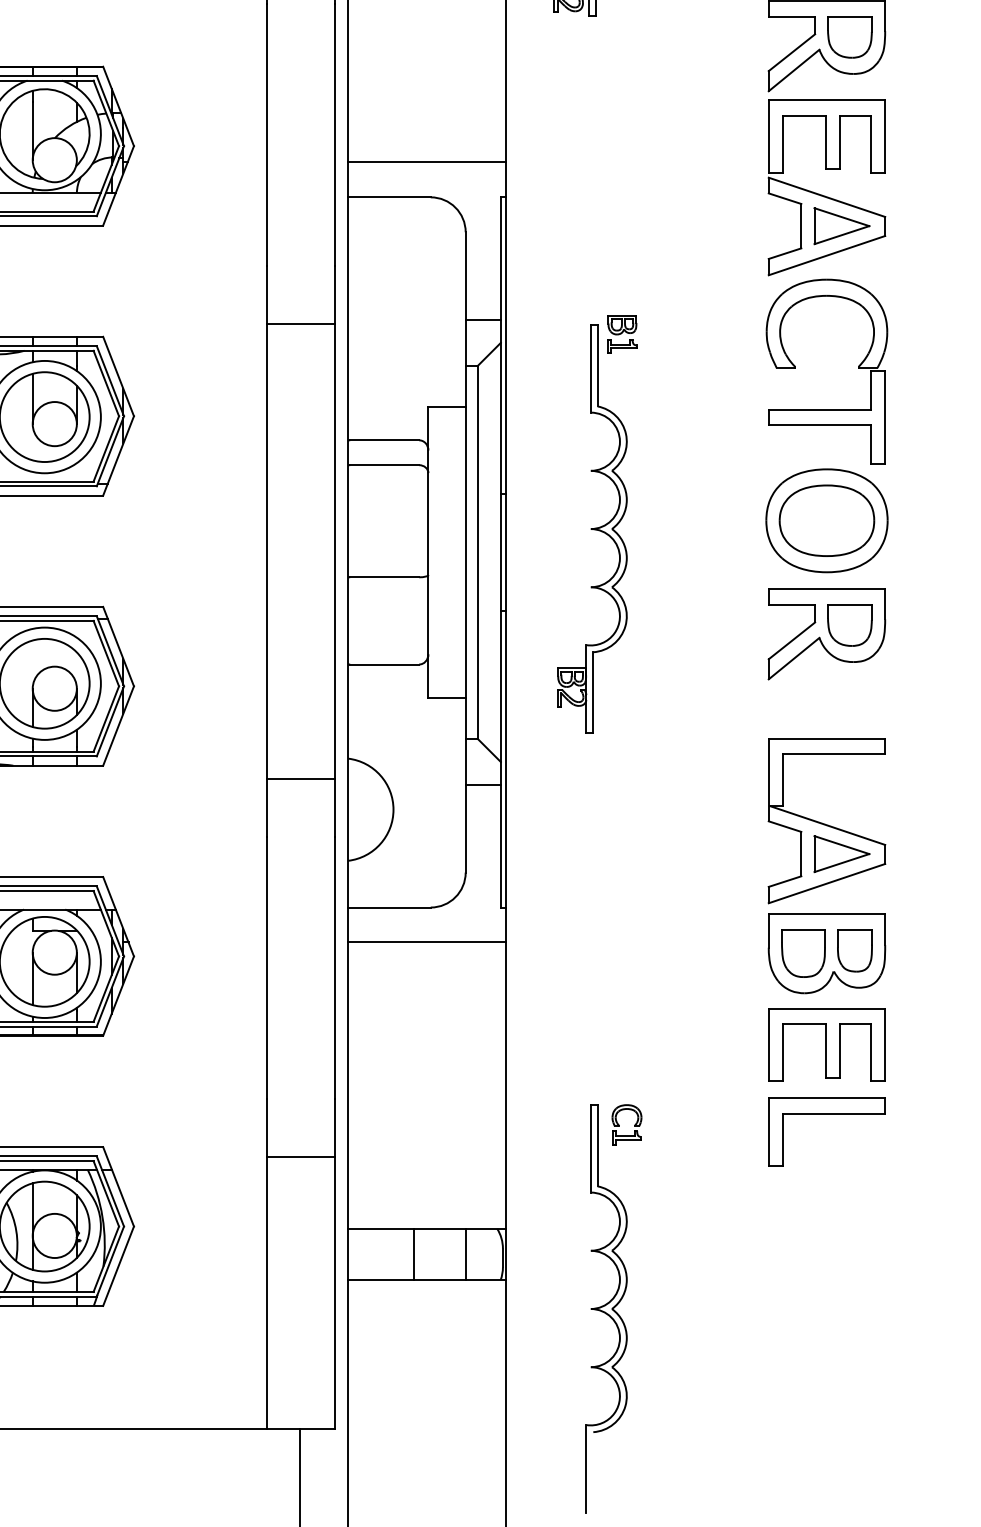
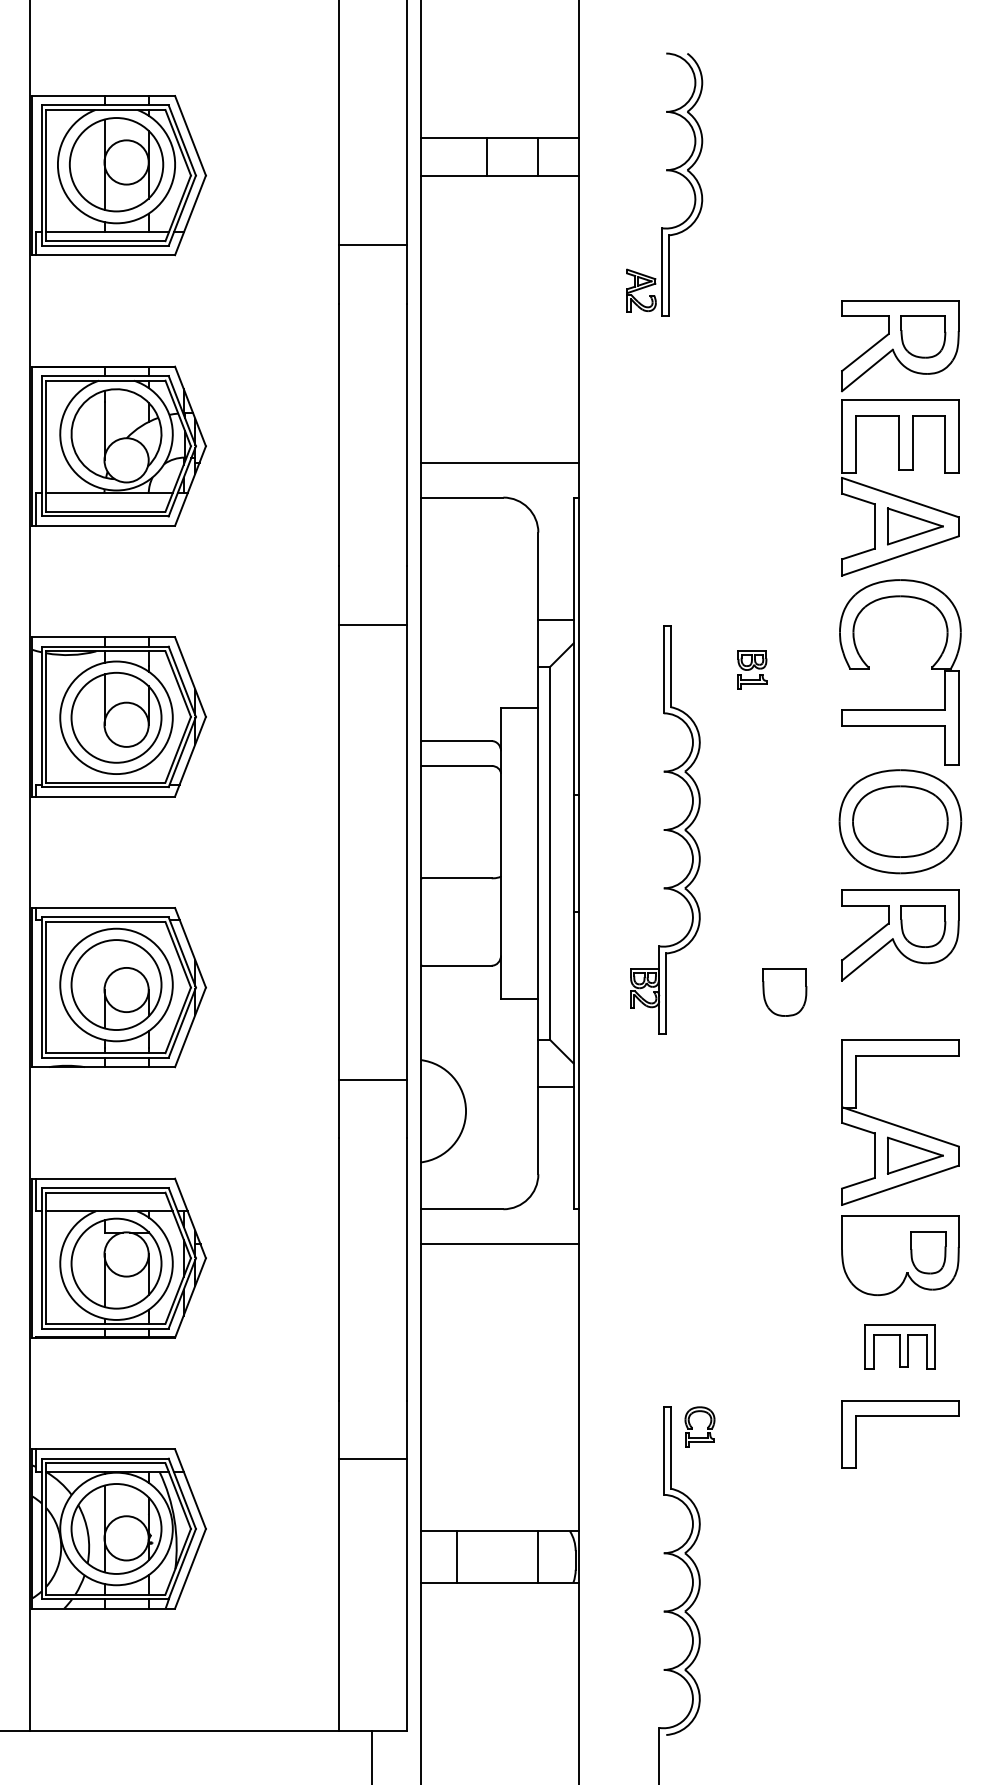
part: (622, 333) -> (752, 669), moved
part: (803, 953) -> (784, 992), moved
part: (827, 1045) -> (900, 1347), size x0.6
line: (414, 1254) -> (457, 1556), moved

